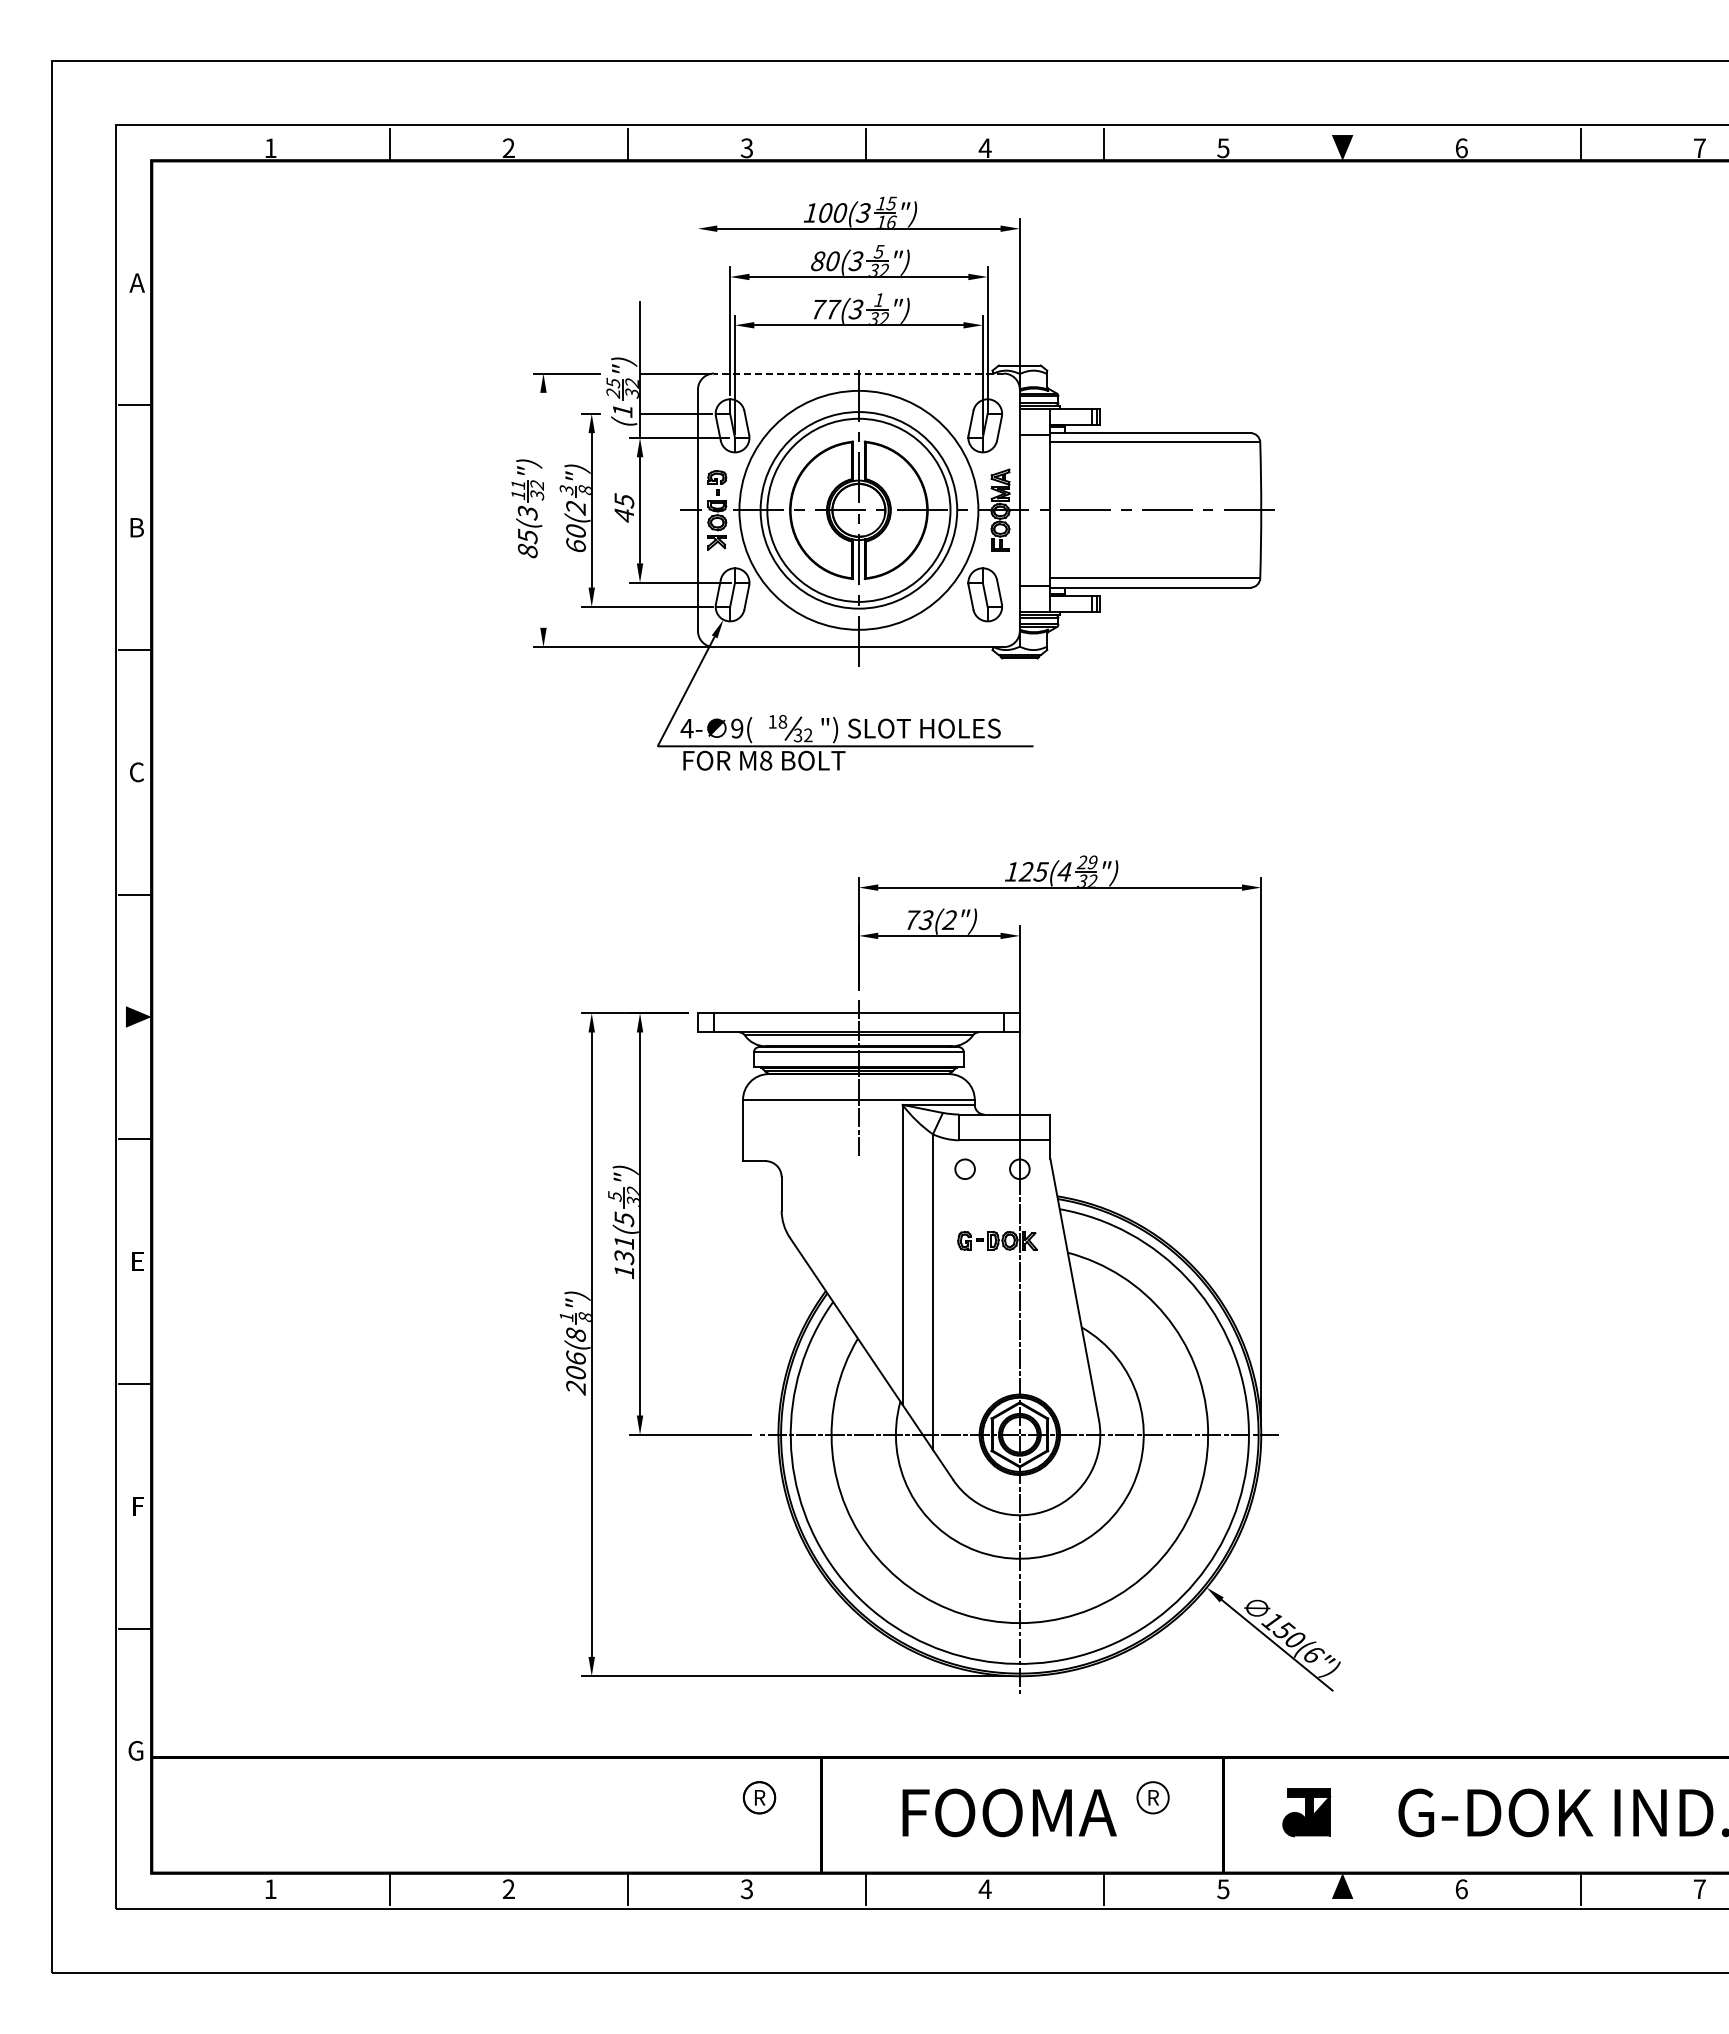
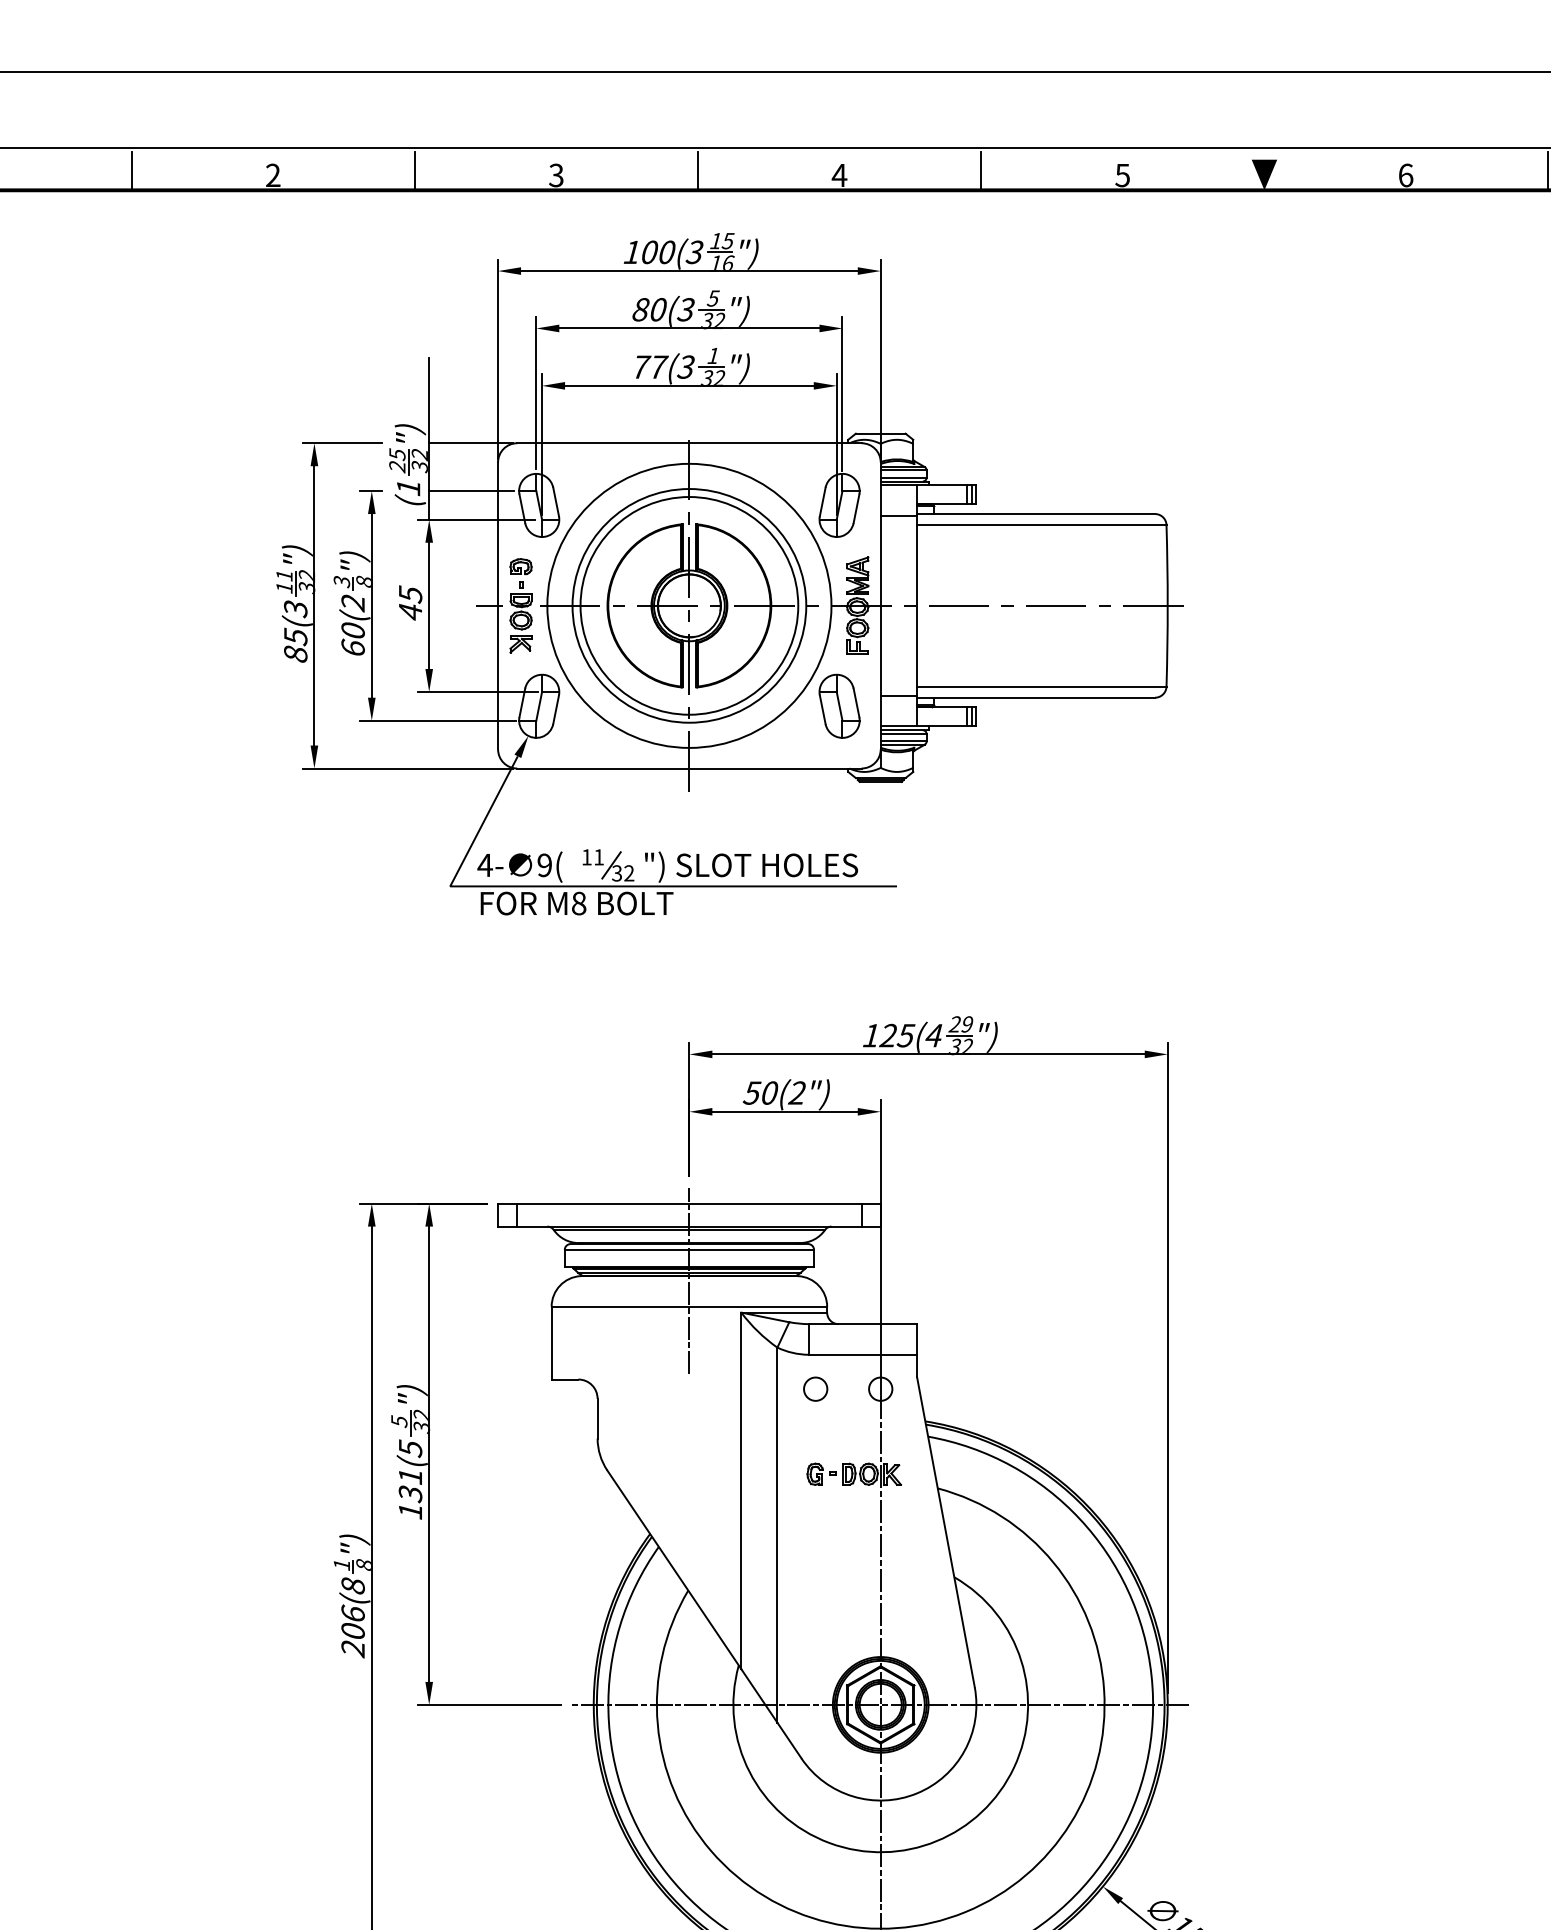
line: (697, 302) -> (497, 358), added
line: (858, 373) -> (688, 443), dashed -> solid
line: (543, 509) -> (314, 604), added
text: (782, 721) -> (598, 856), 18 -> 11
text: (918, 920) -> (760, 1093), 73(2") -> 50(2")

